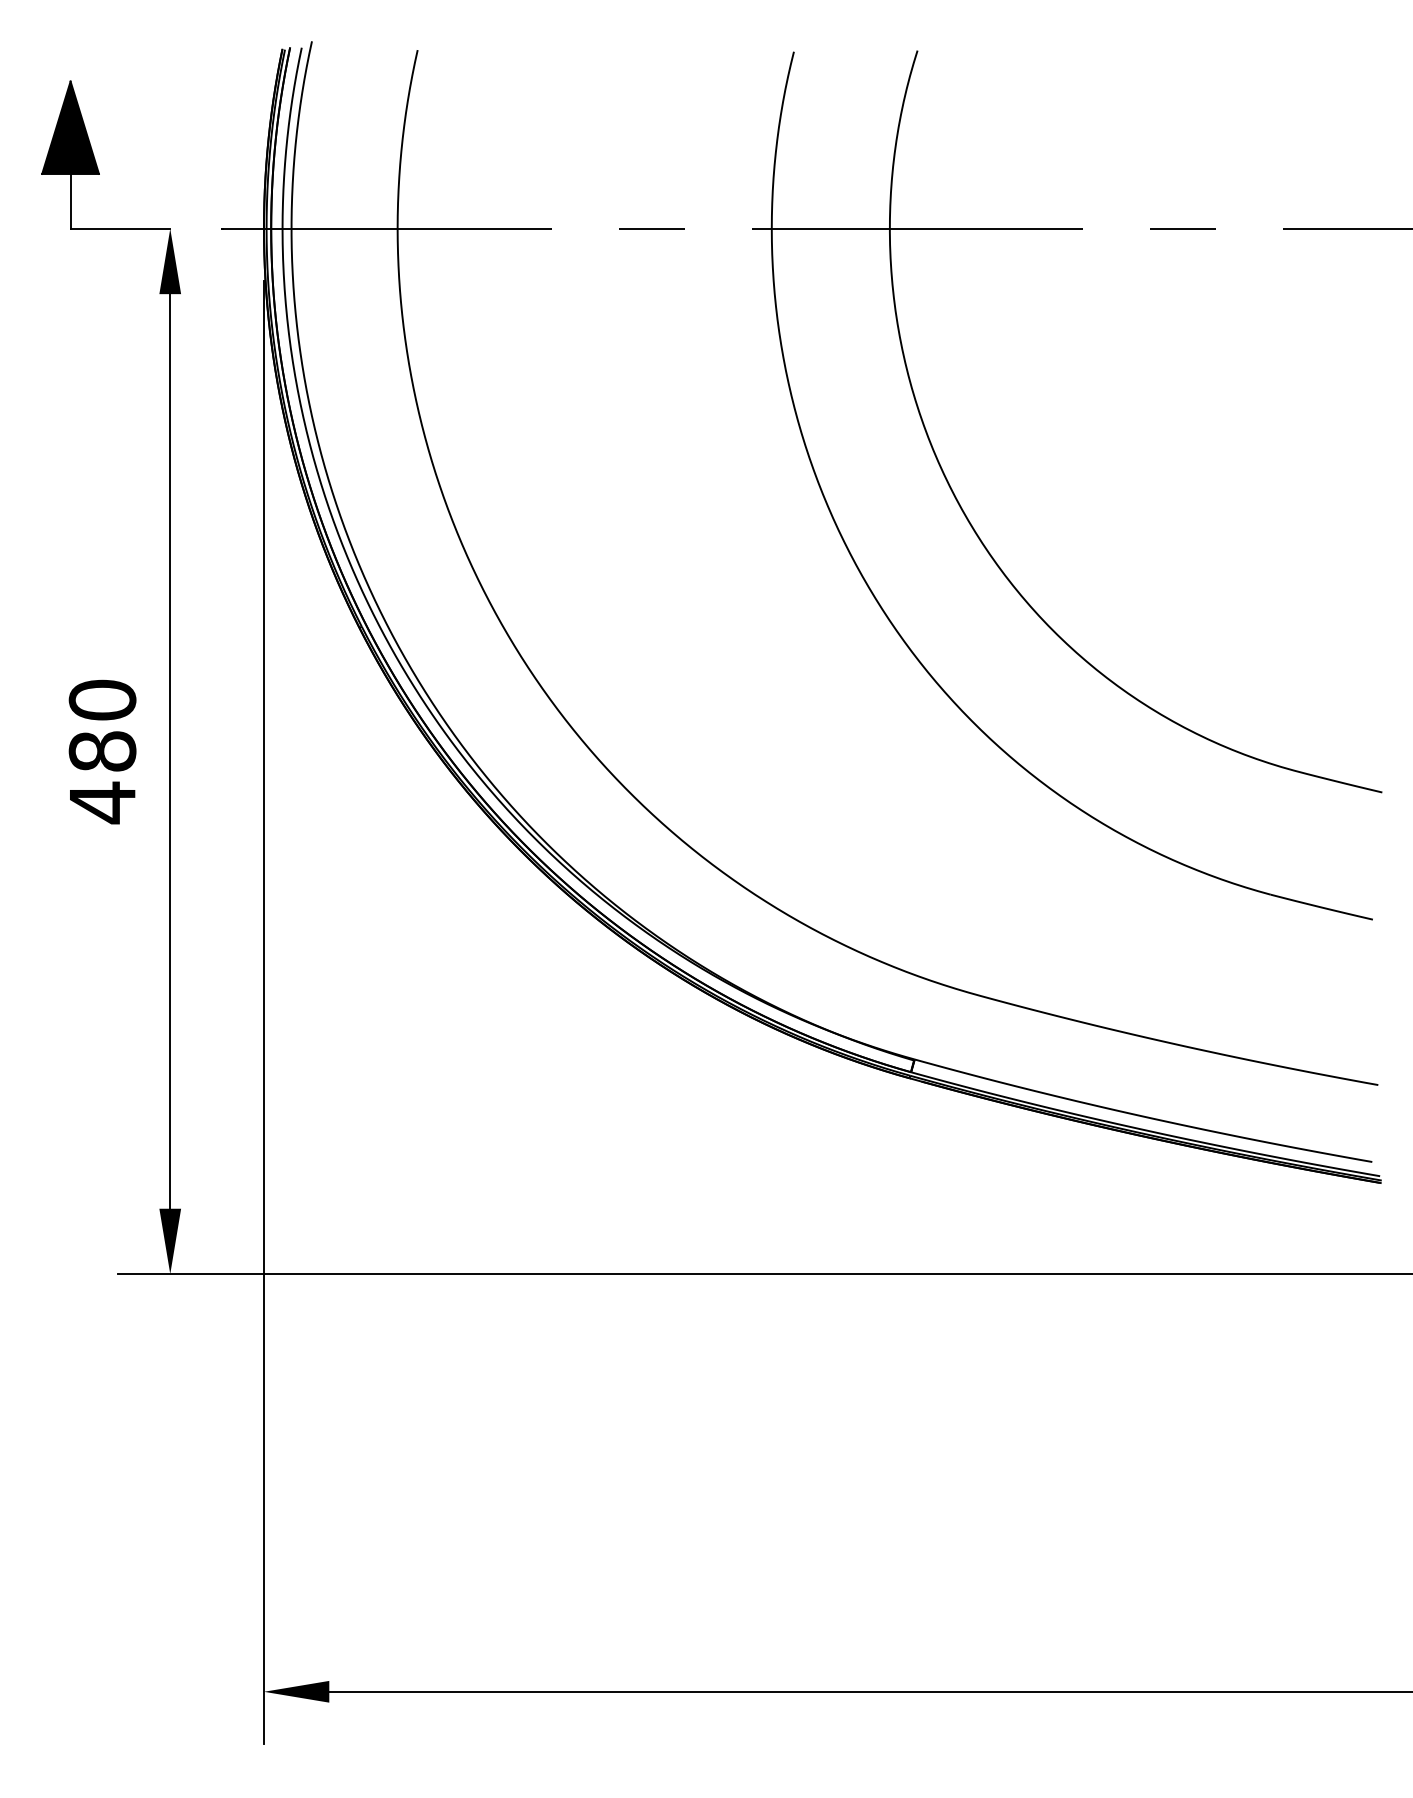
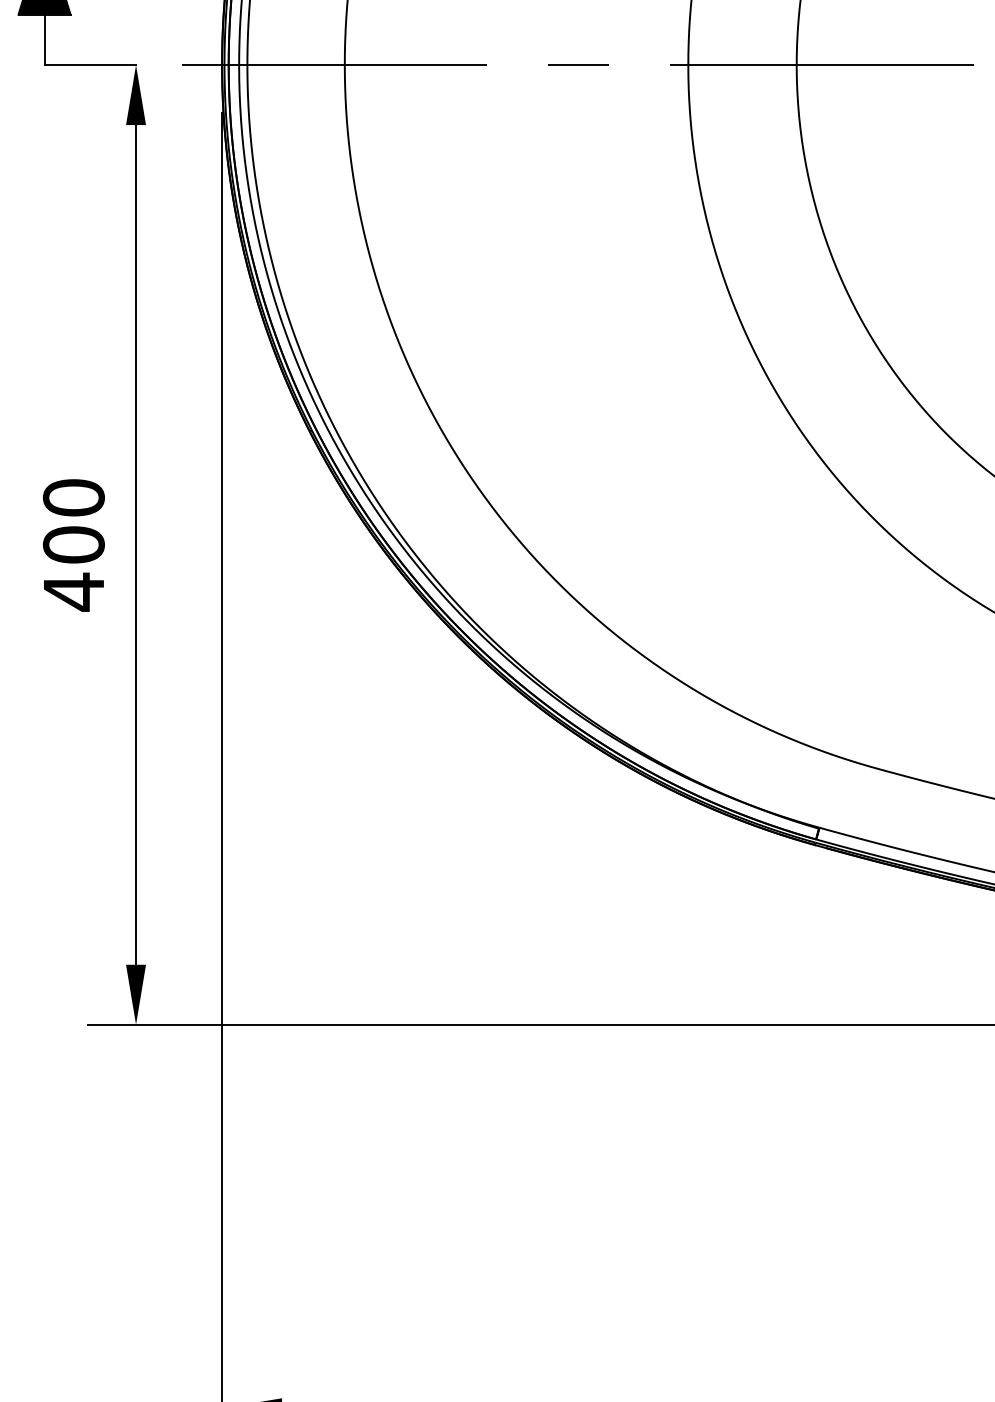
text: (102, 751) -> (73, 544), 480 -> 400

